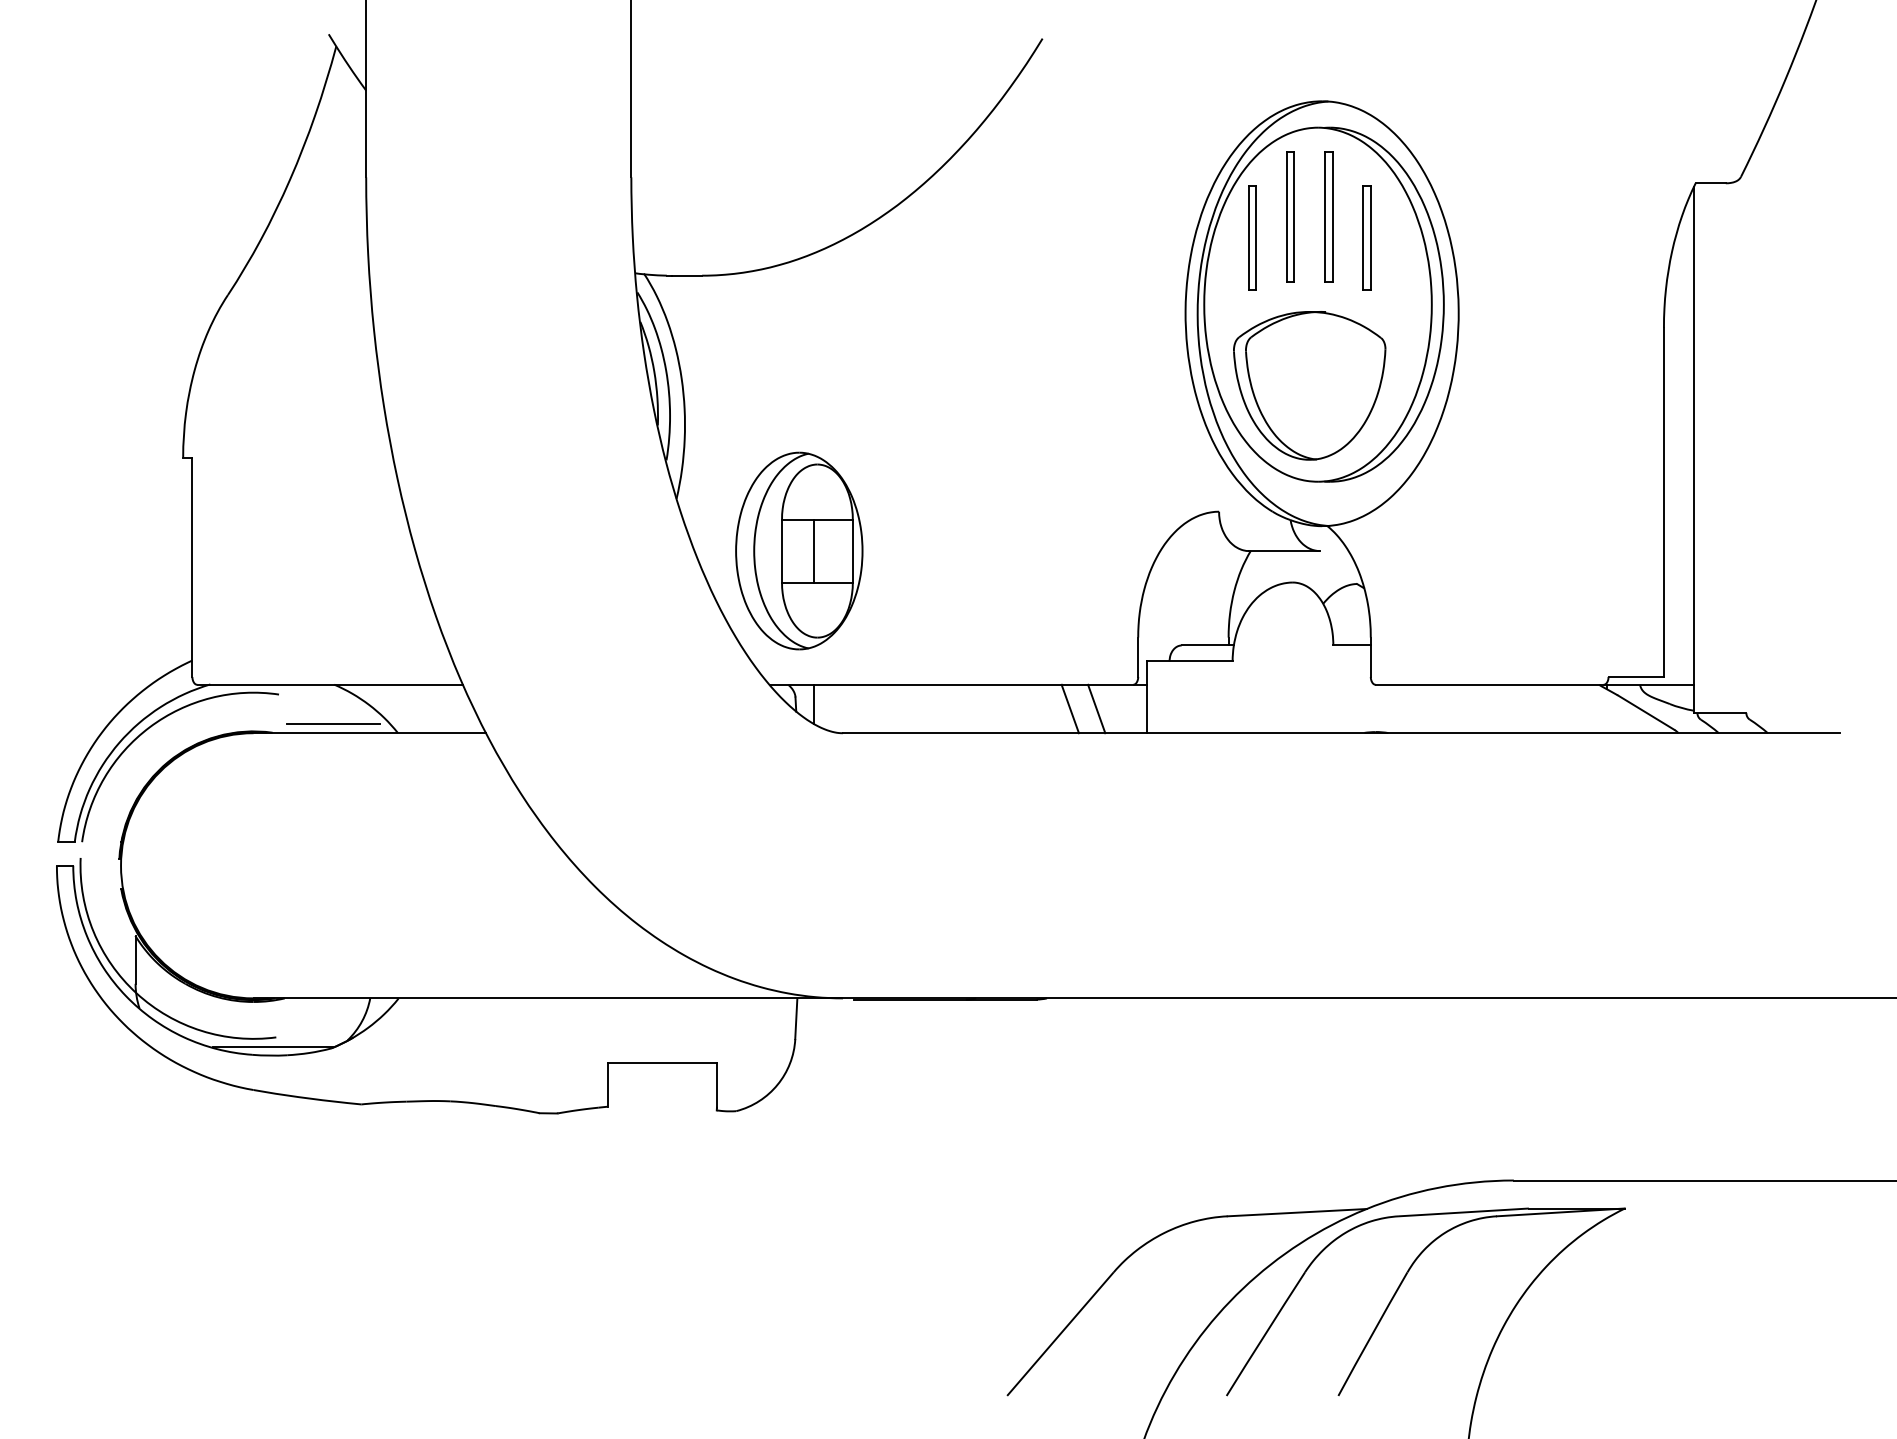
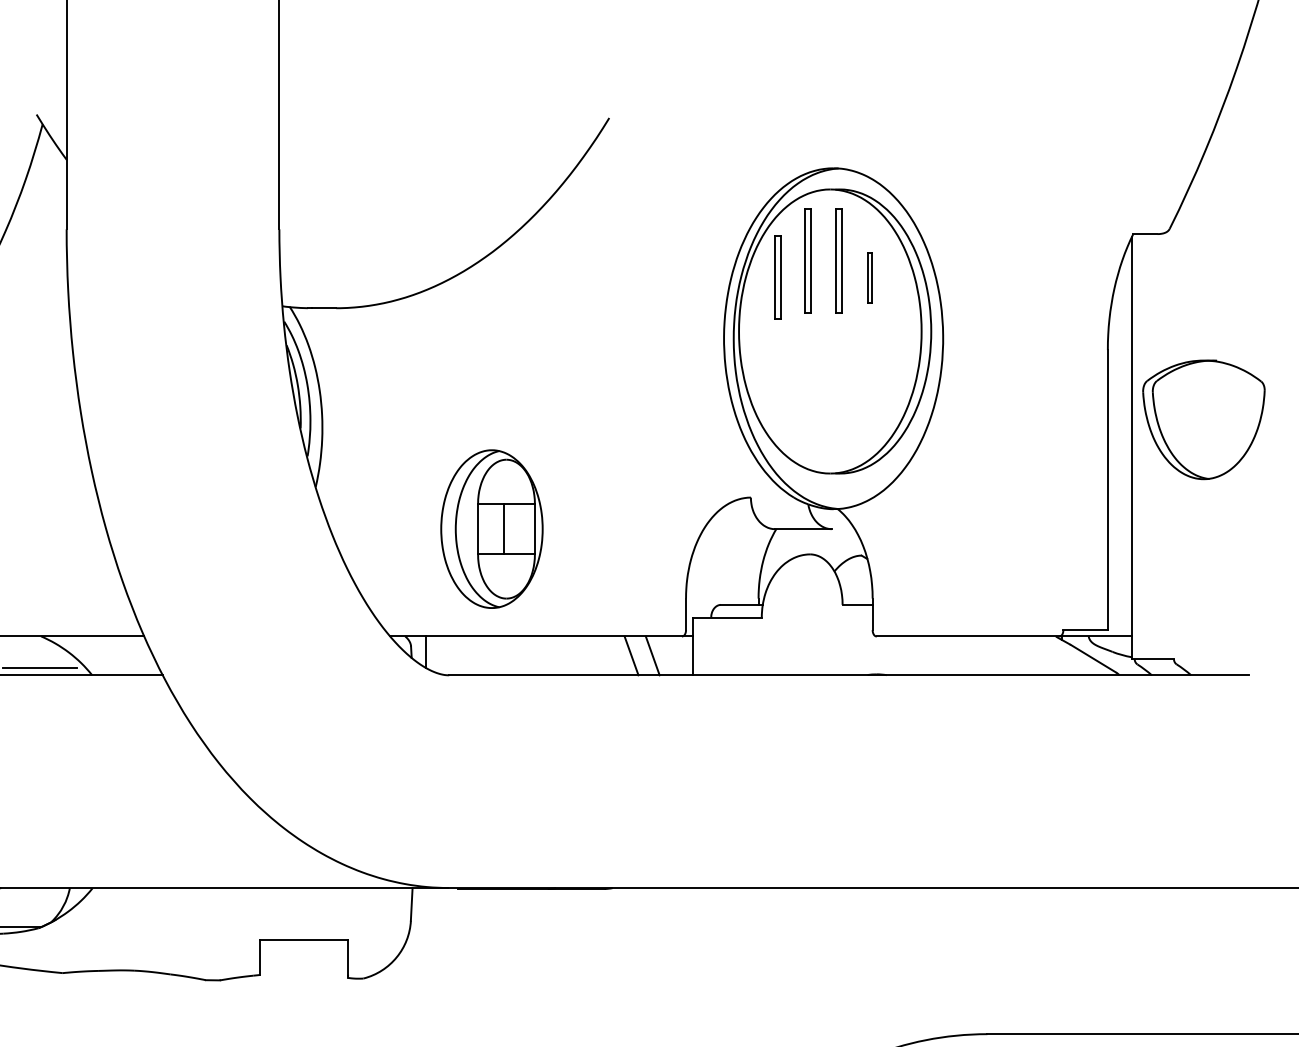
part: (1366, 237) -> (869, 277), size x0.6
part: (1309, 385) -> (1203, 419), moved
part: (799, 550) -> (492, 528), moved

